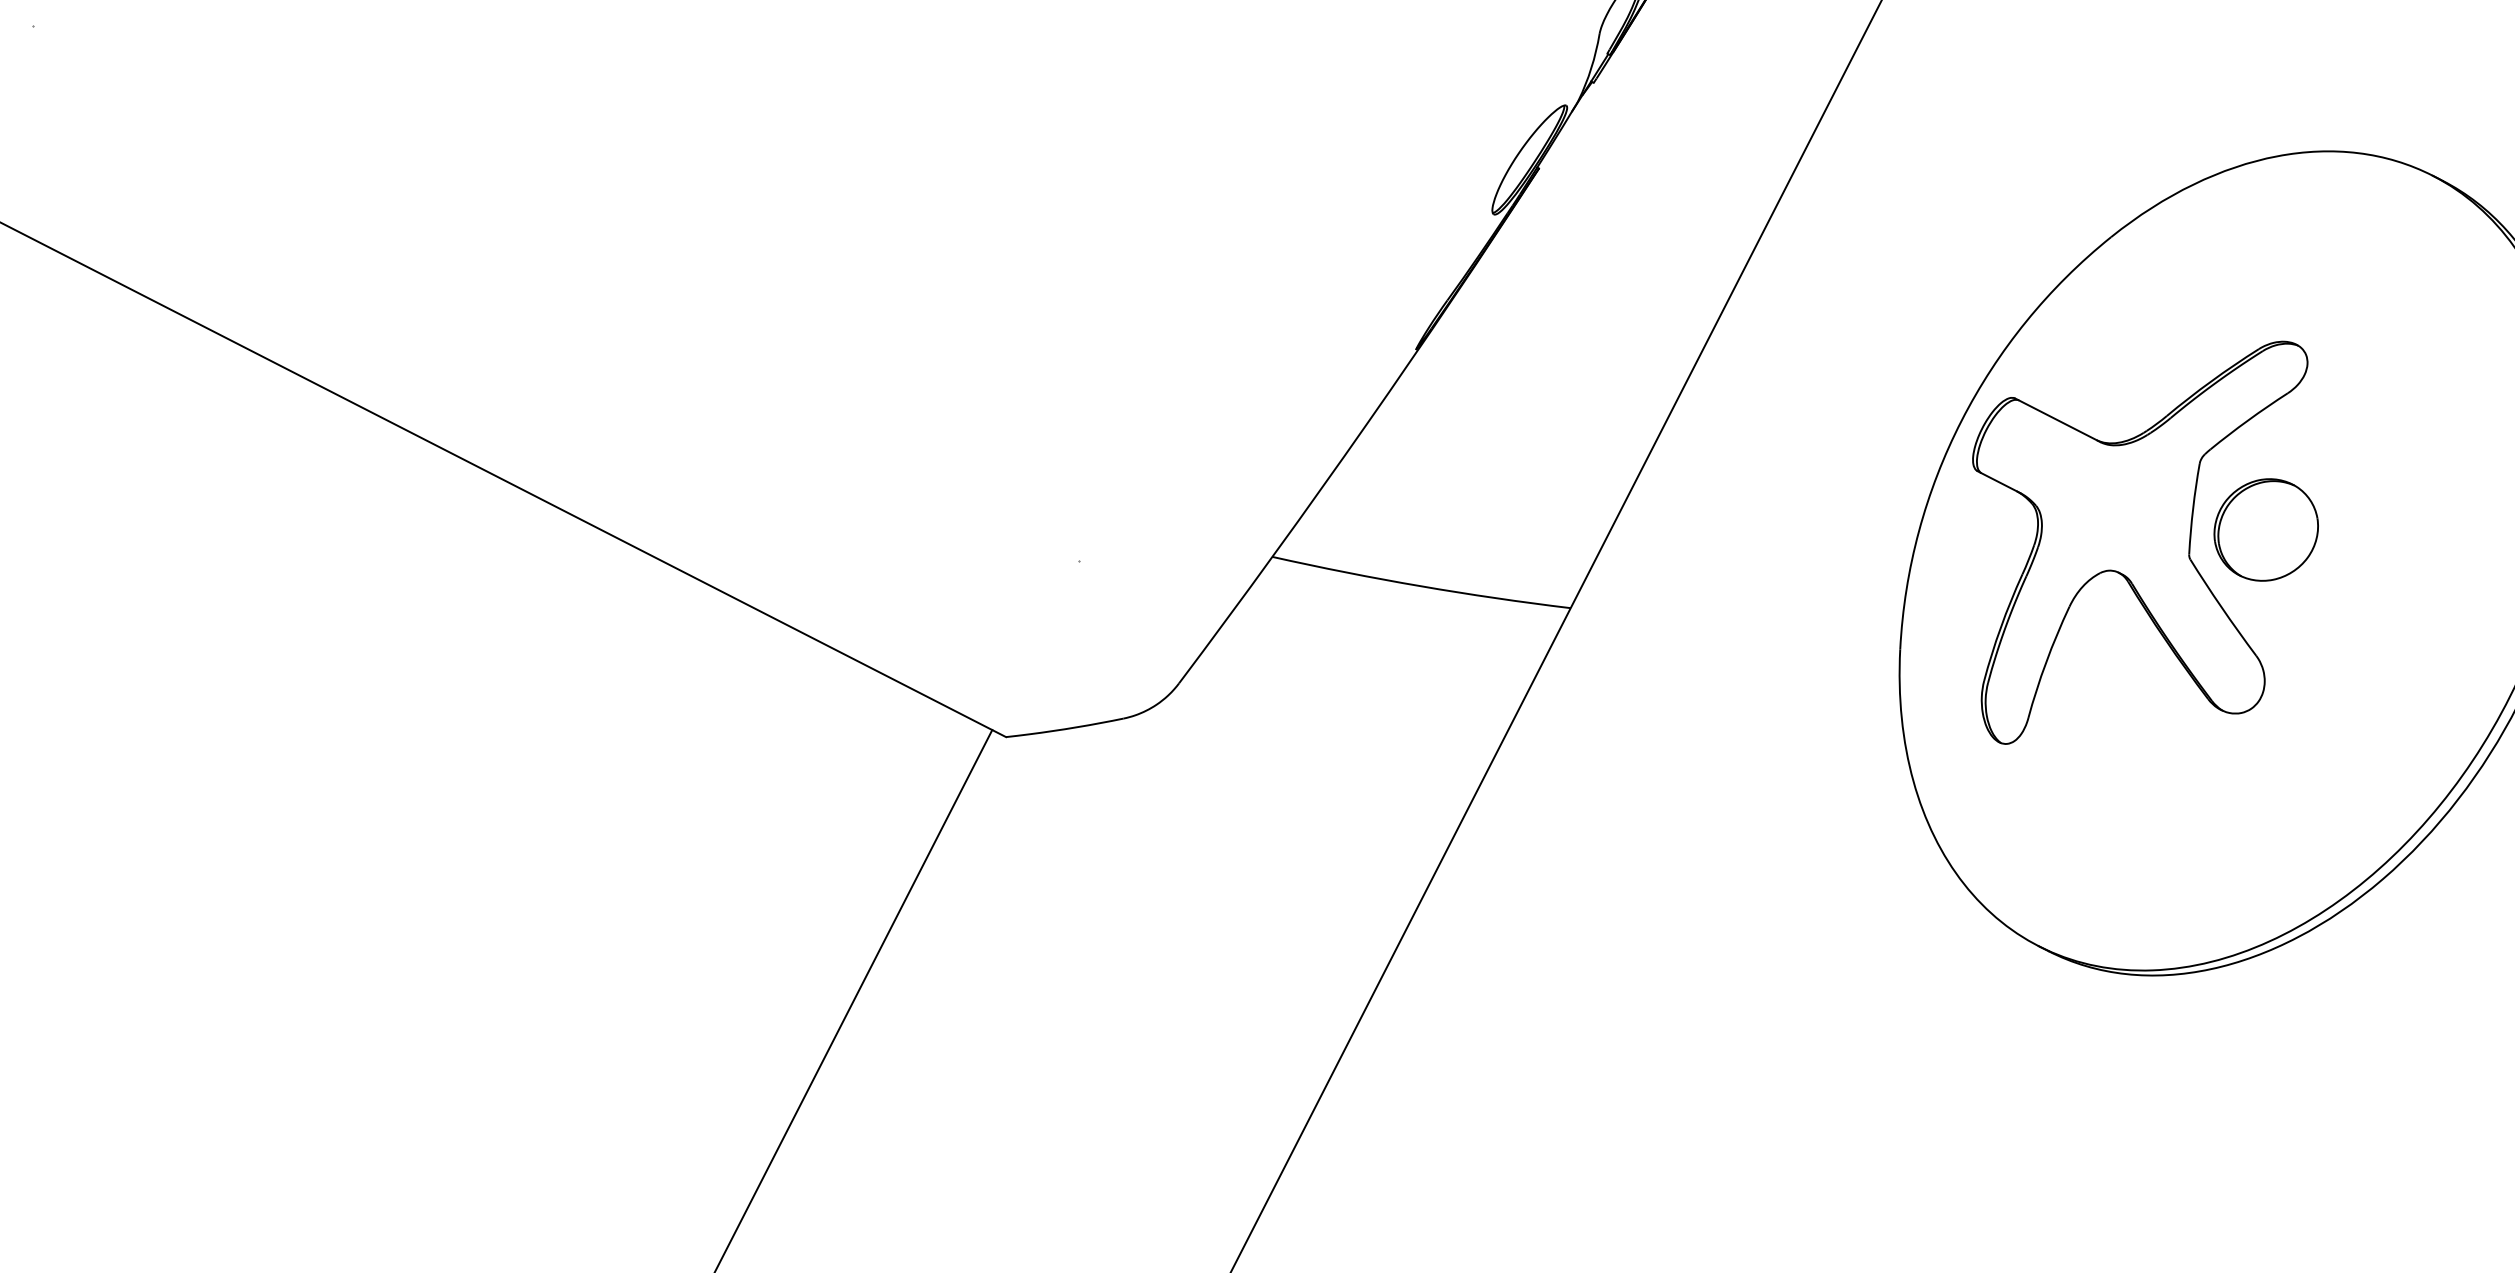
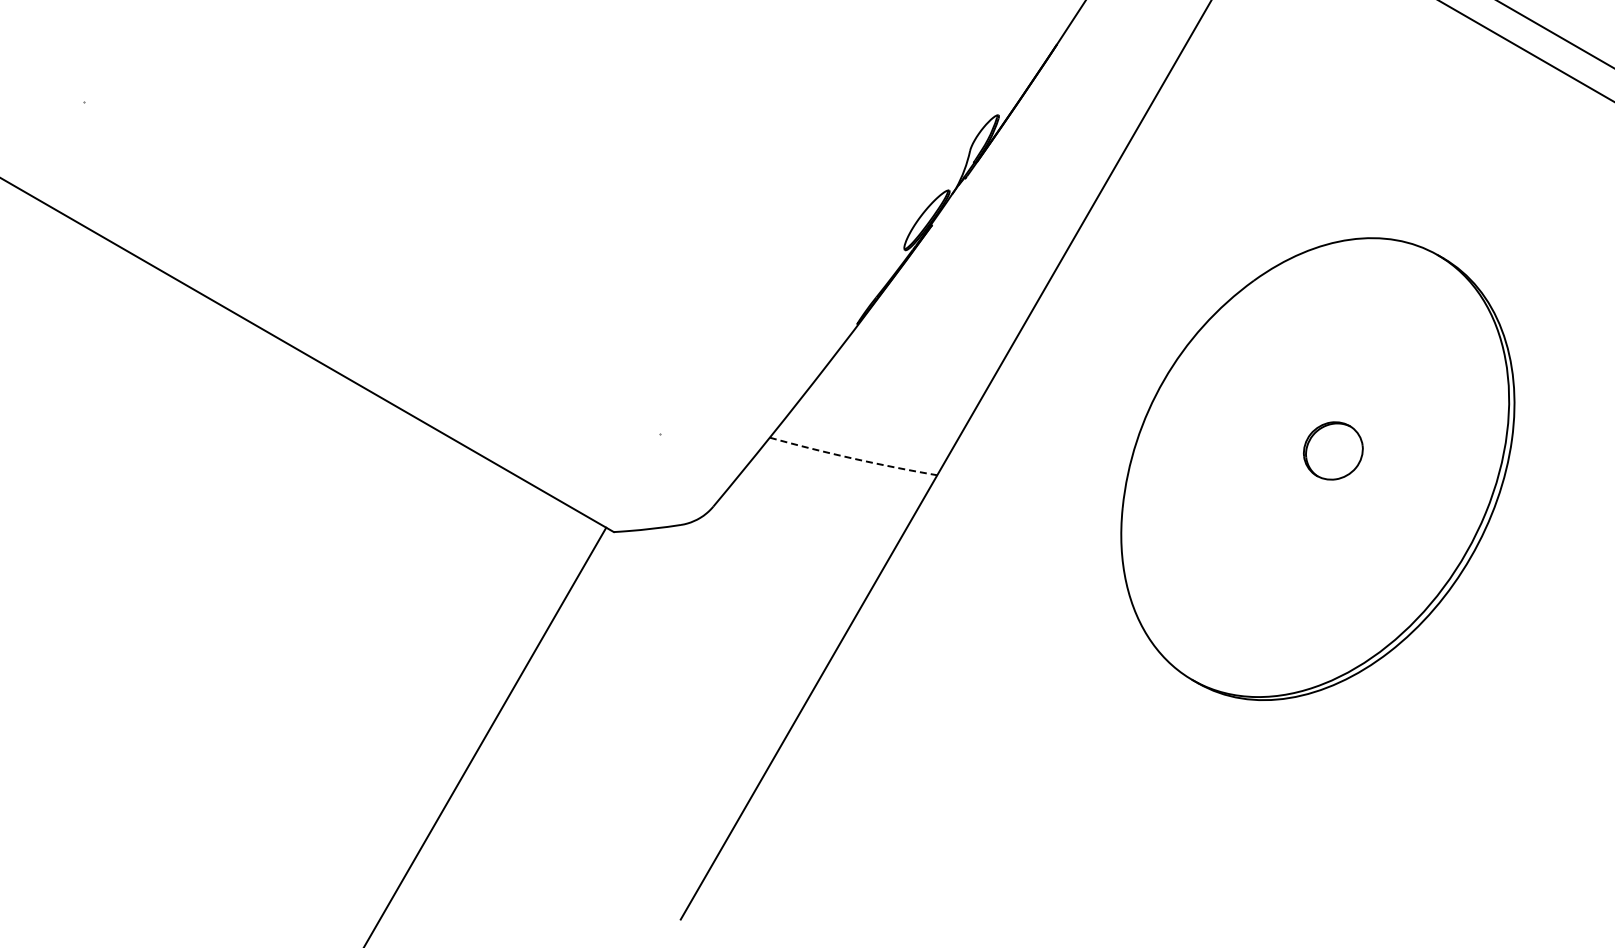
part: (2145, 542) -> (1264, 454), removed
arc: (1421, 586) -> (853, 458), solid -> dashed

